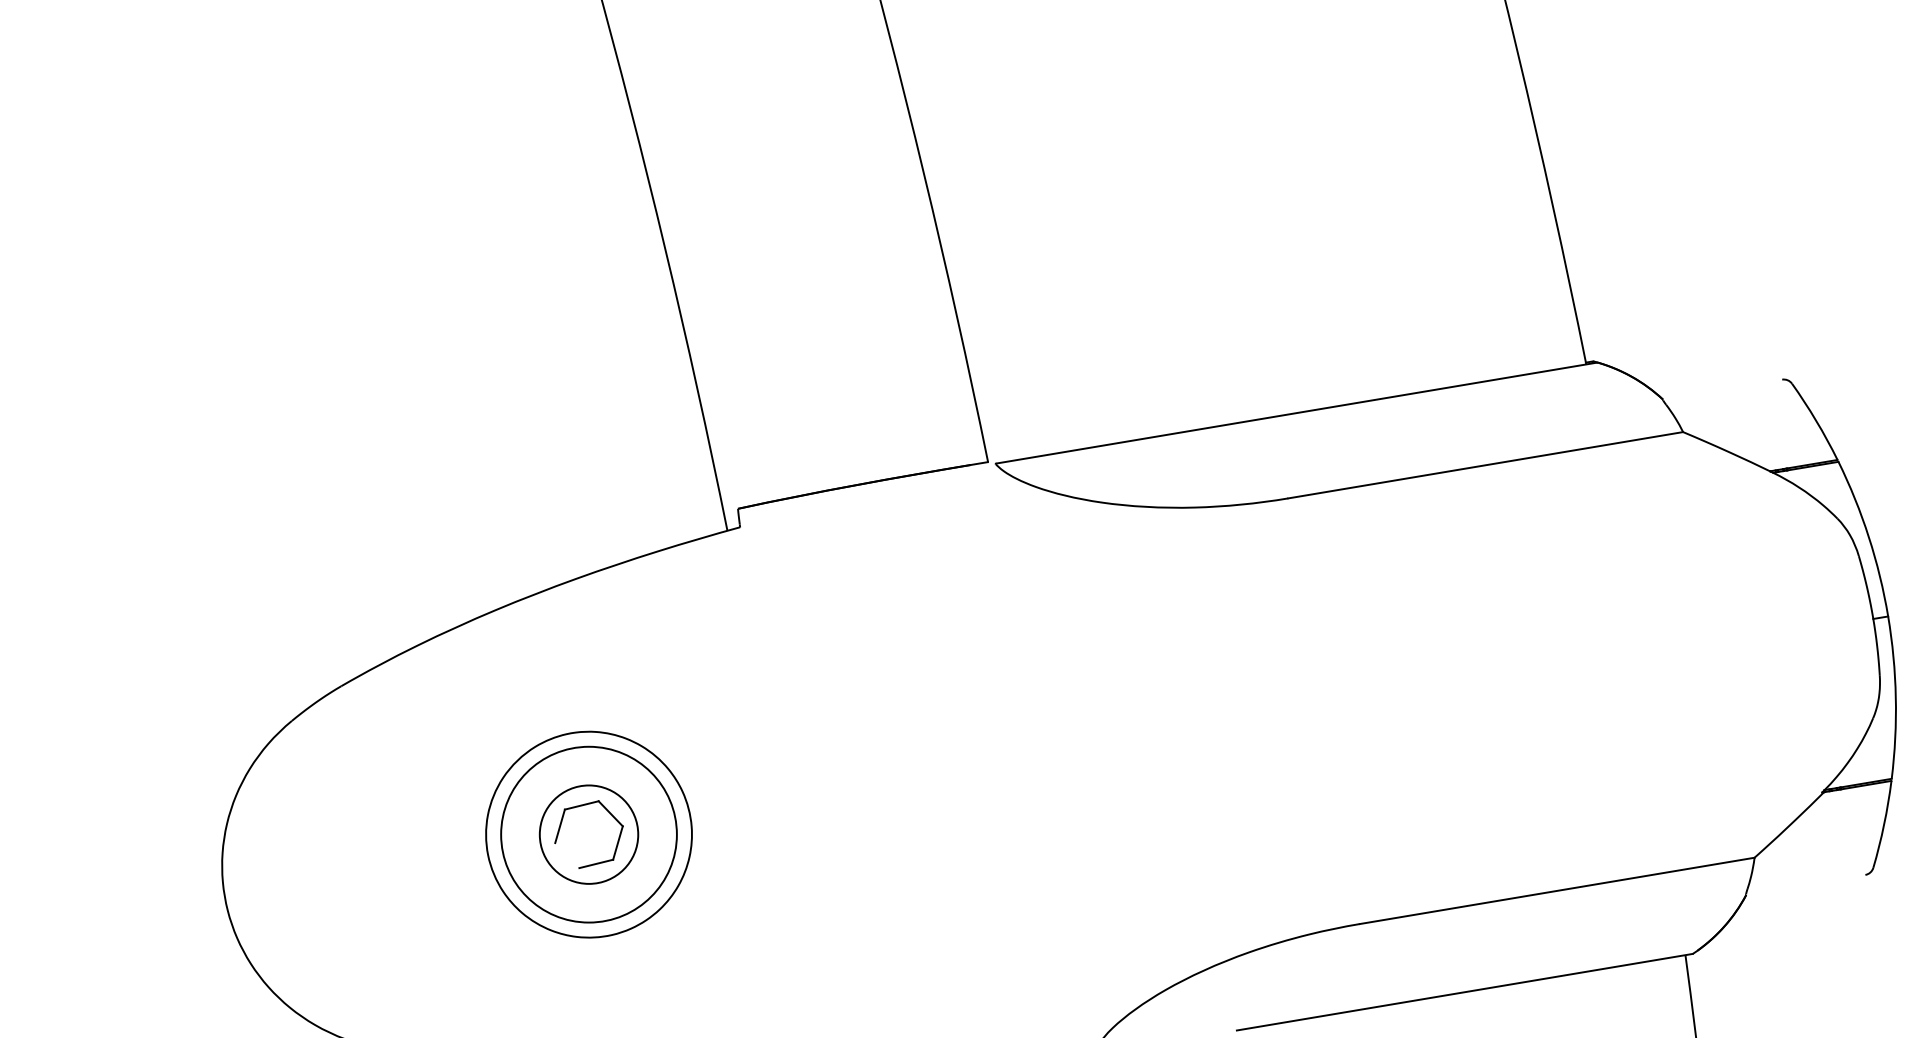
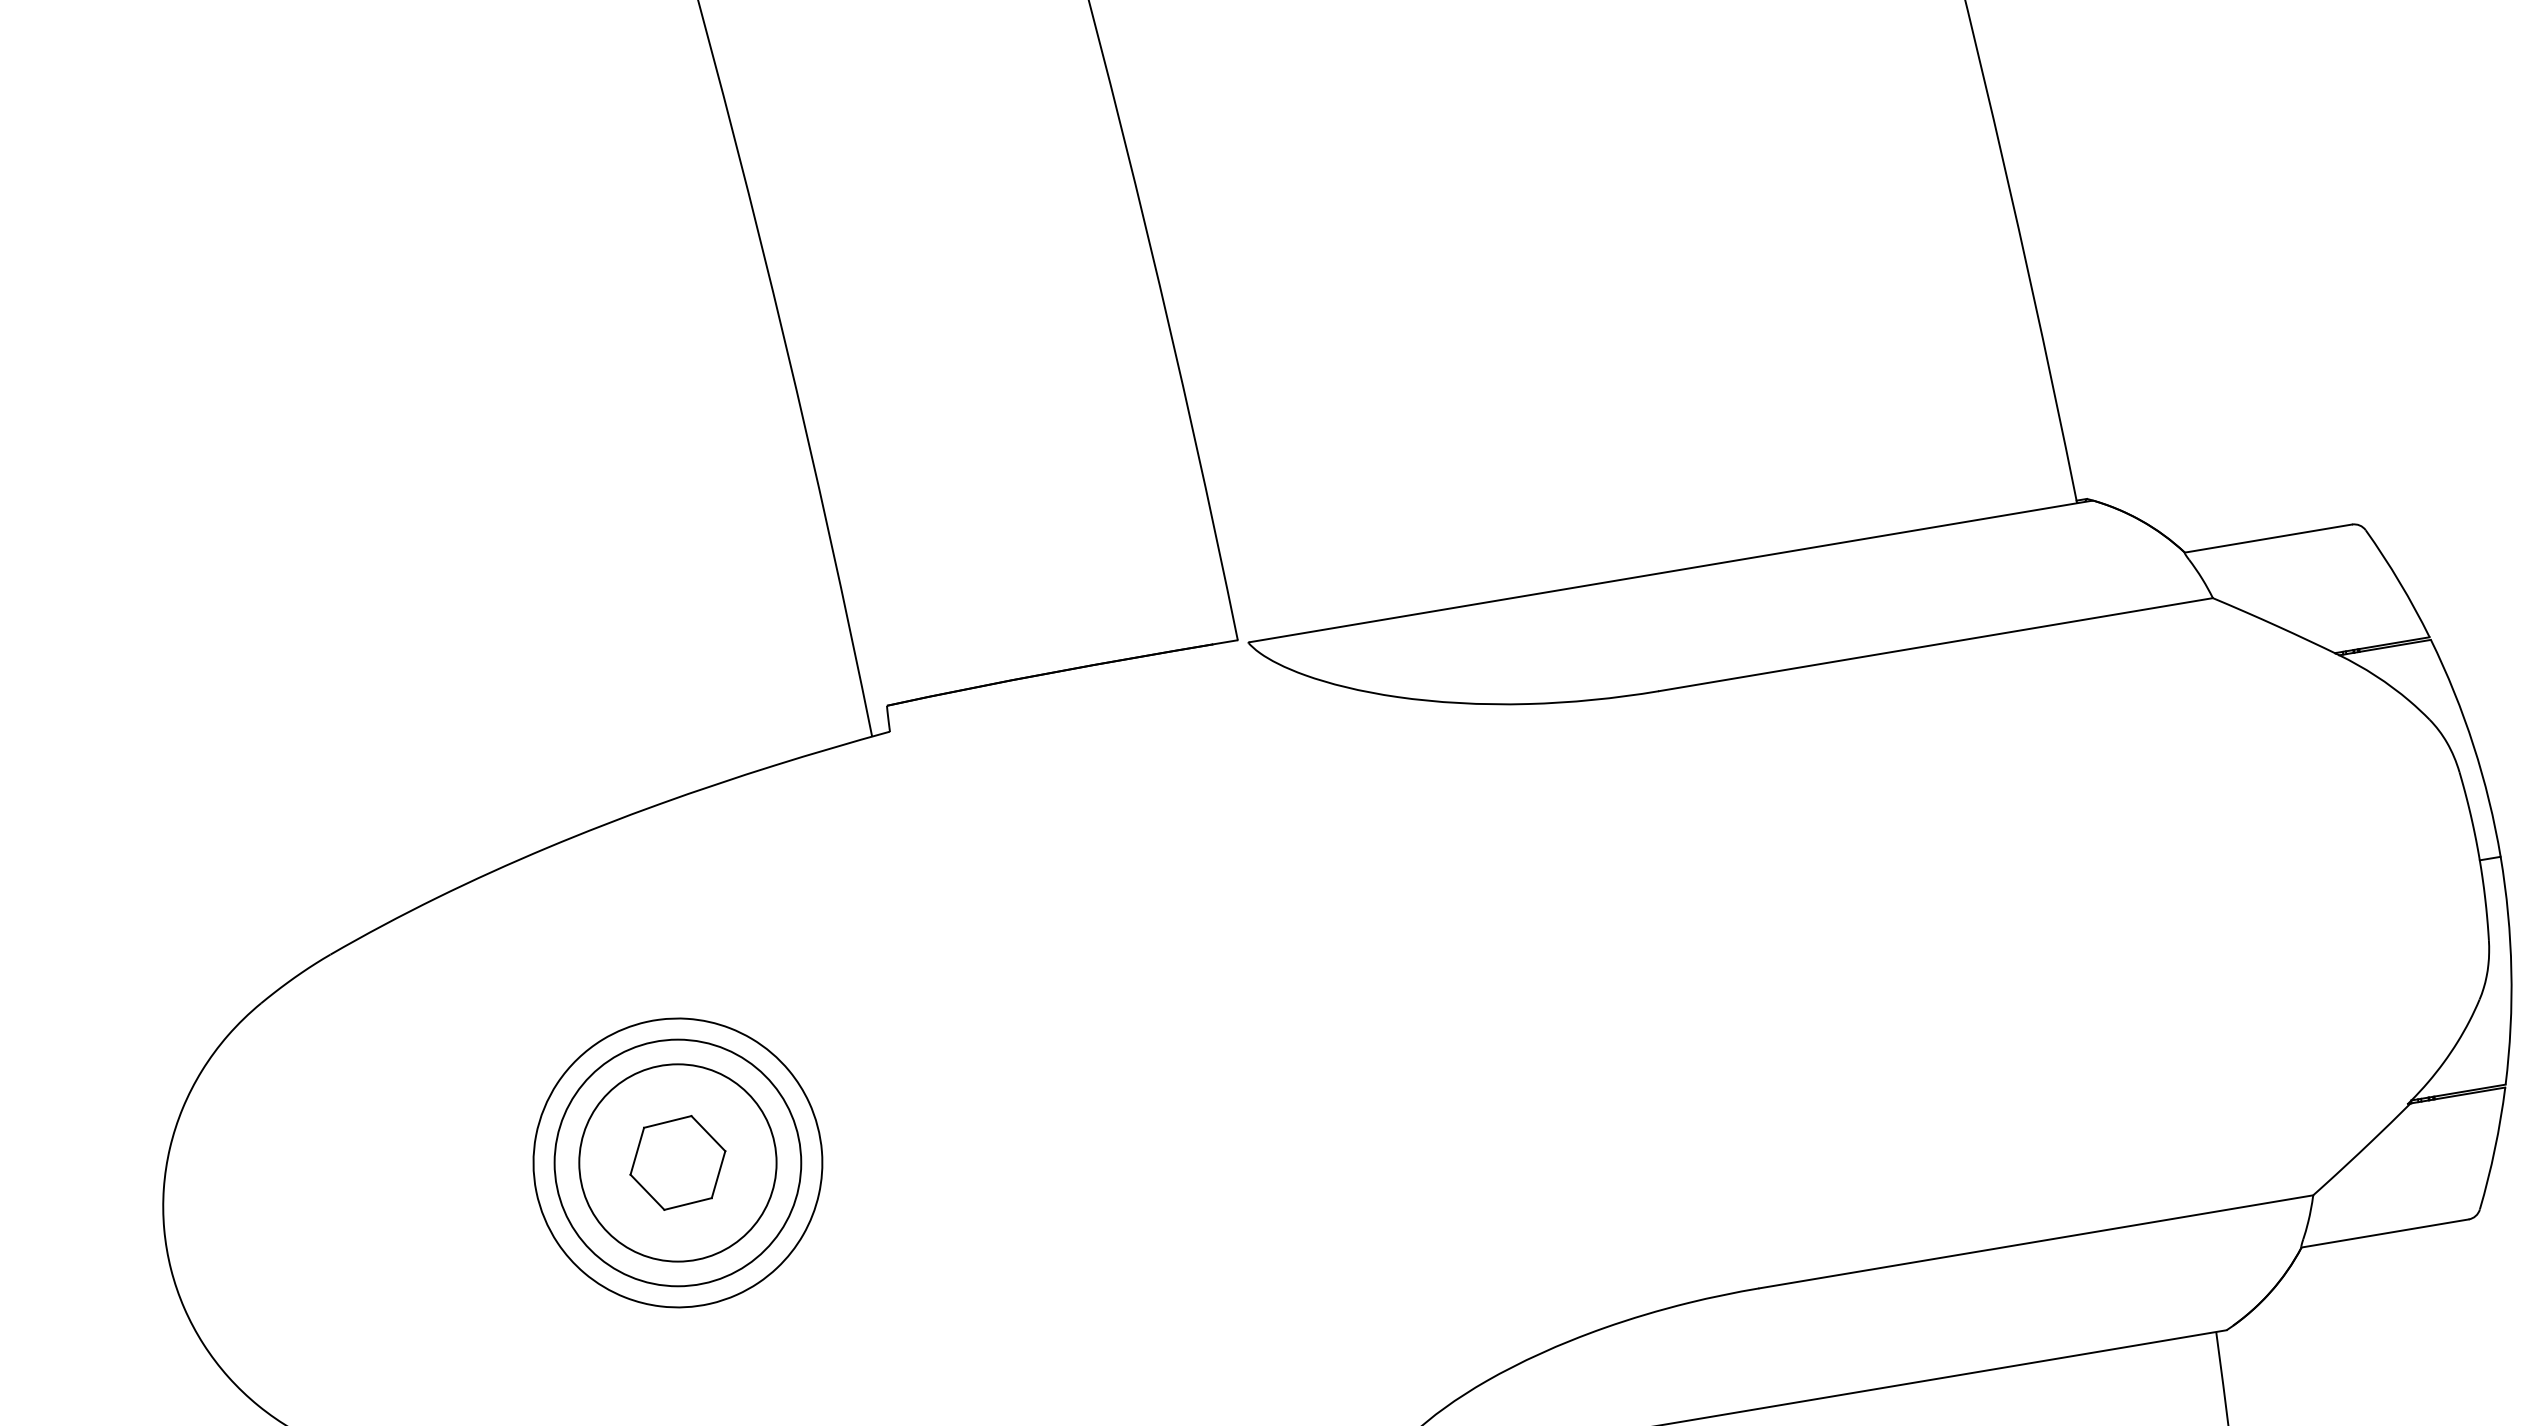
line: (1722, 389) -> (2268, 538), added
circle: (588, 834) -> (677, 1162), size x1.43
line: (567, 855) -> (647, 1192), added
line: (1805, 884) -> (2384, 1232), added

